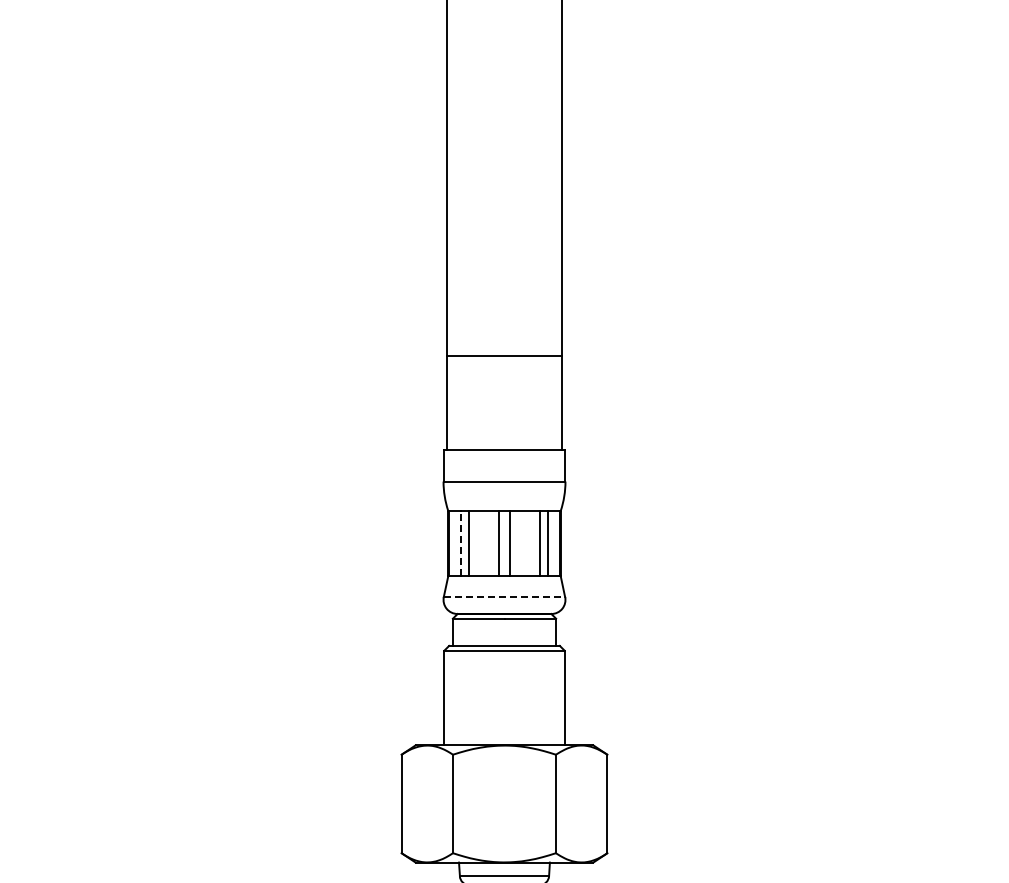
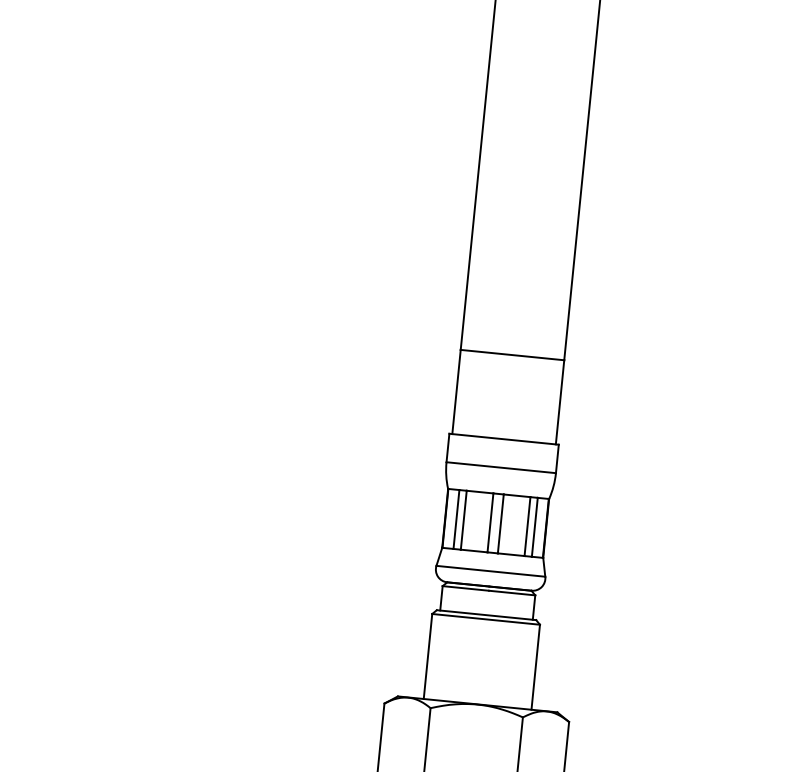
line: (460, 543) -> (456, 519), dashed -> solid
line: (504, 597) -> (490, 571), dashed -> solid

